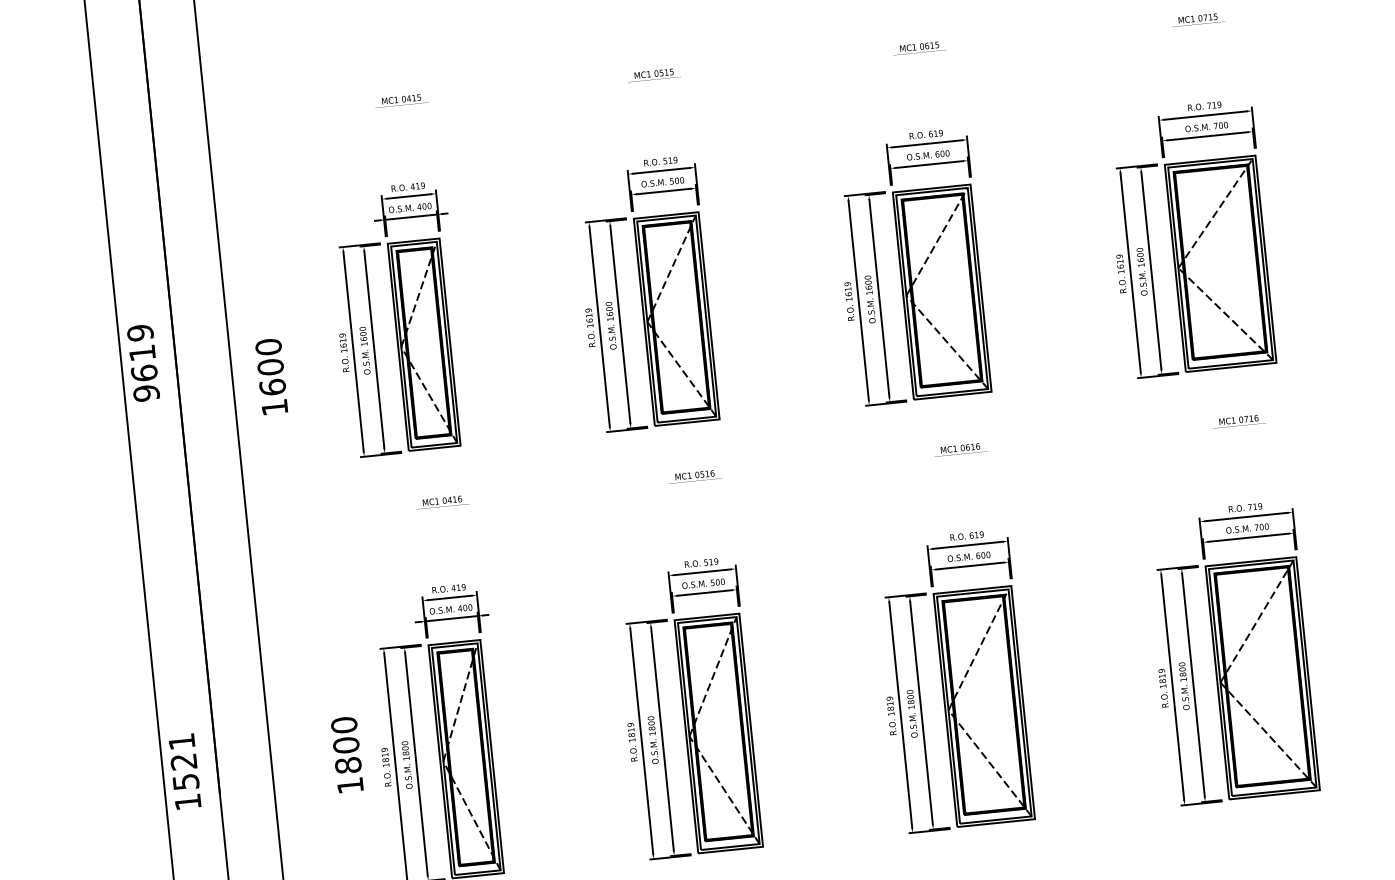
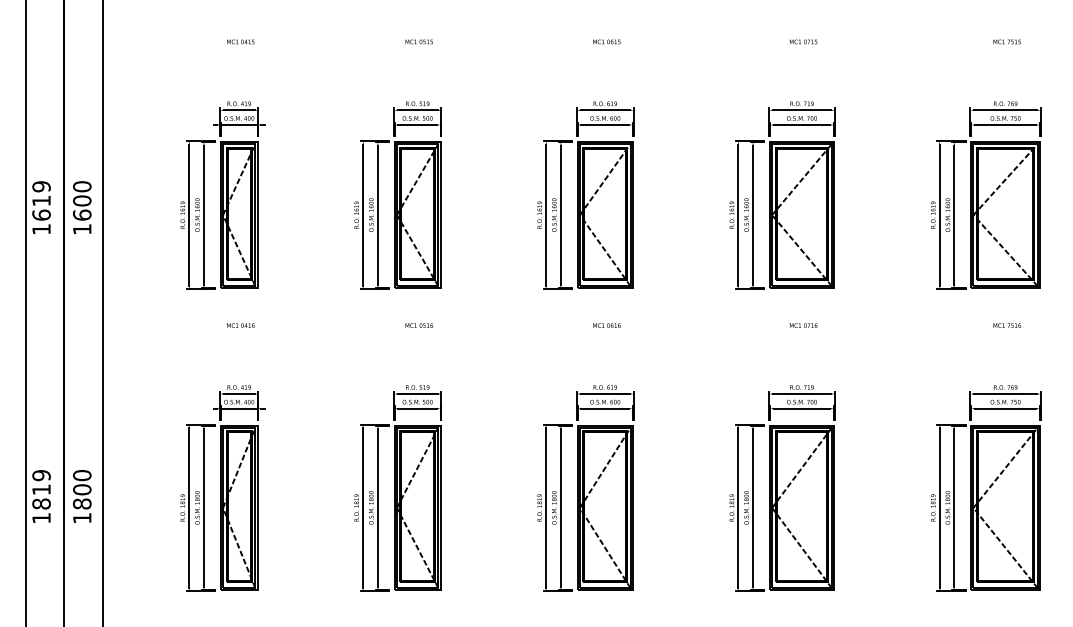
text: (271, 376) -> (82, 207), moved
text: (146, 393) -> (41, 229), 9619 -> 1619
text: (347, 754) -> (82, 496), moved
text: (183, 761) -> (41, 489), 1521 -> 1819

